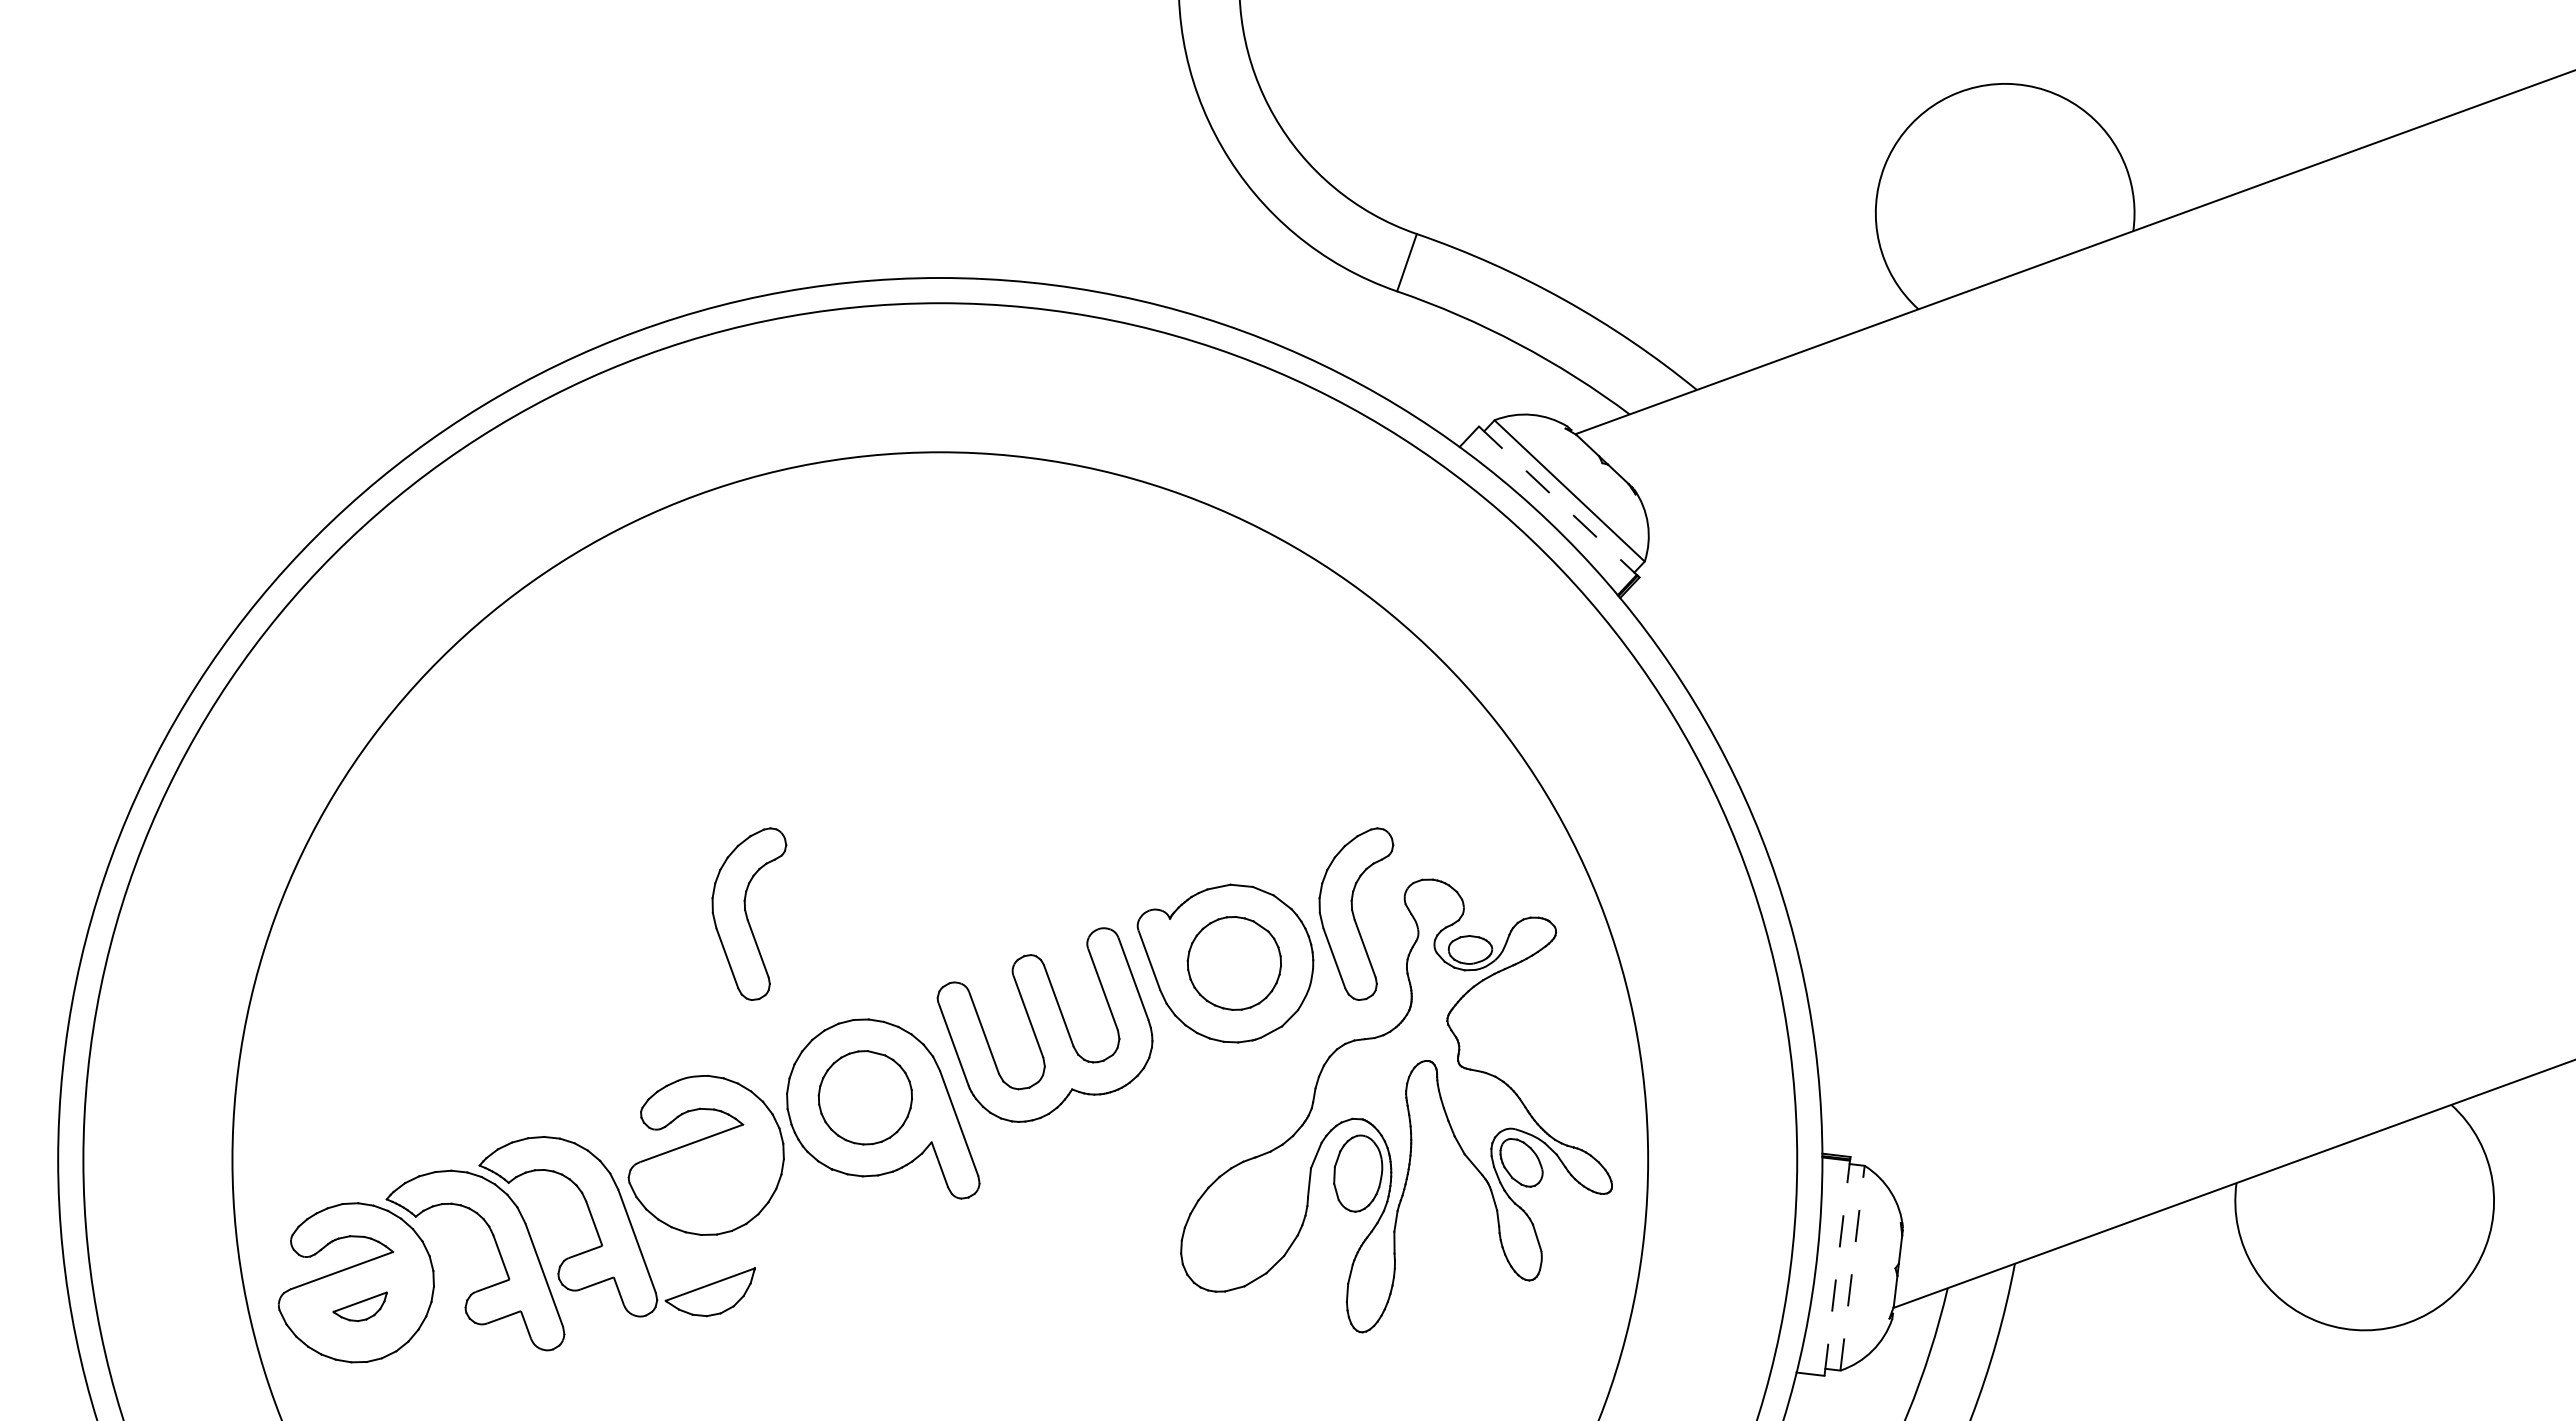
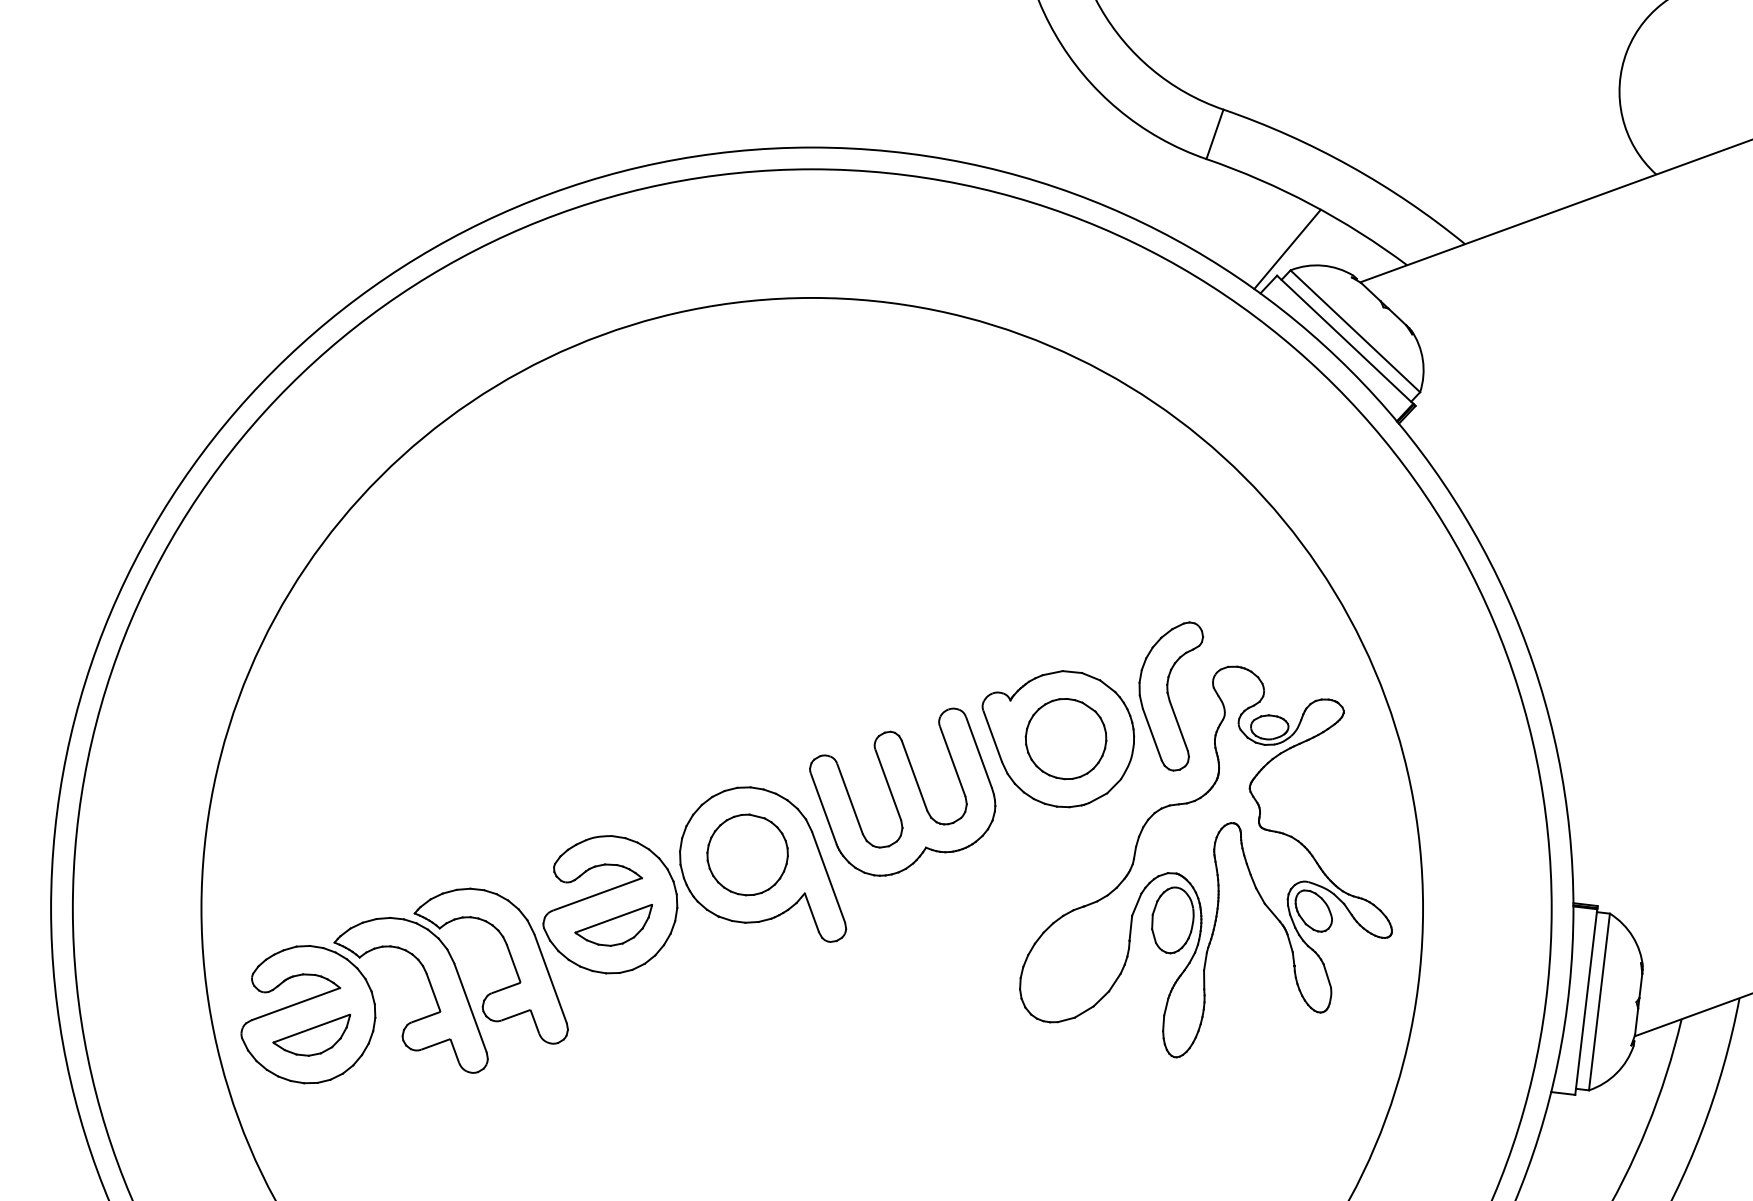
line: (1490, 395) -> (1287, 248), added
line: (1558, 501) -> (1345, 340), dashed -> solid
part: (749, 913) -> (647, 695), removed
line: (1837, 1267) -> (1586, 1001), dashed -> solid
line: (1852, 1267) -> (1599, 1001), dashed -> solid
part: (709, 1292) -> (613, 925), moved
part: (359, 1306) -> (311, 1035), size x1.67

